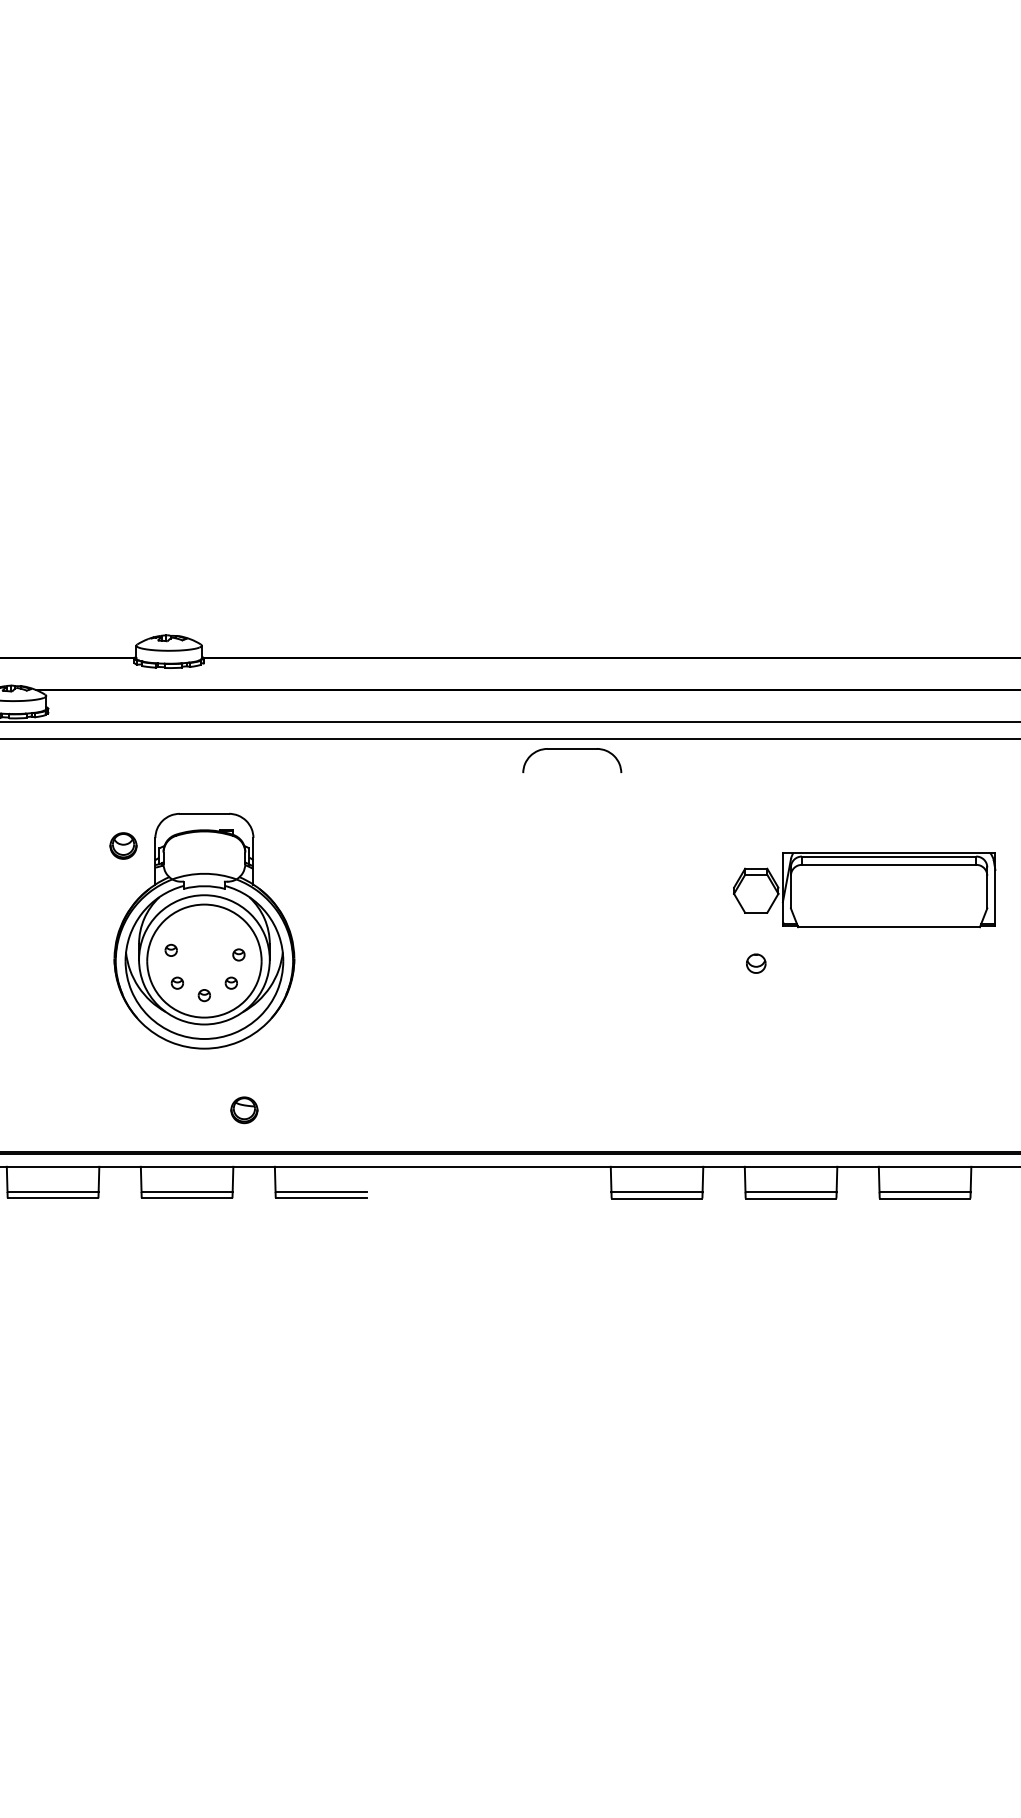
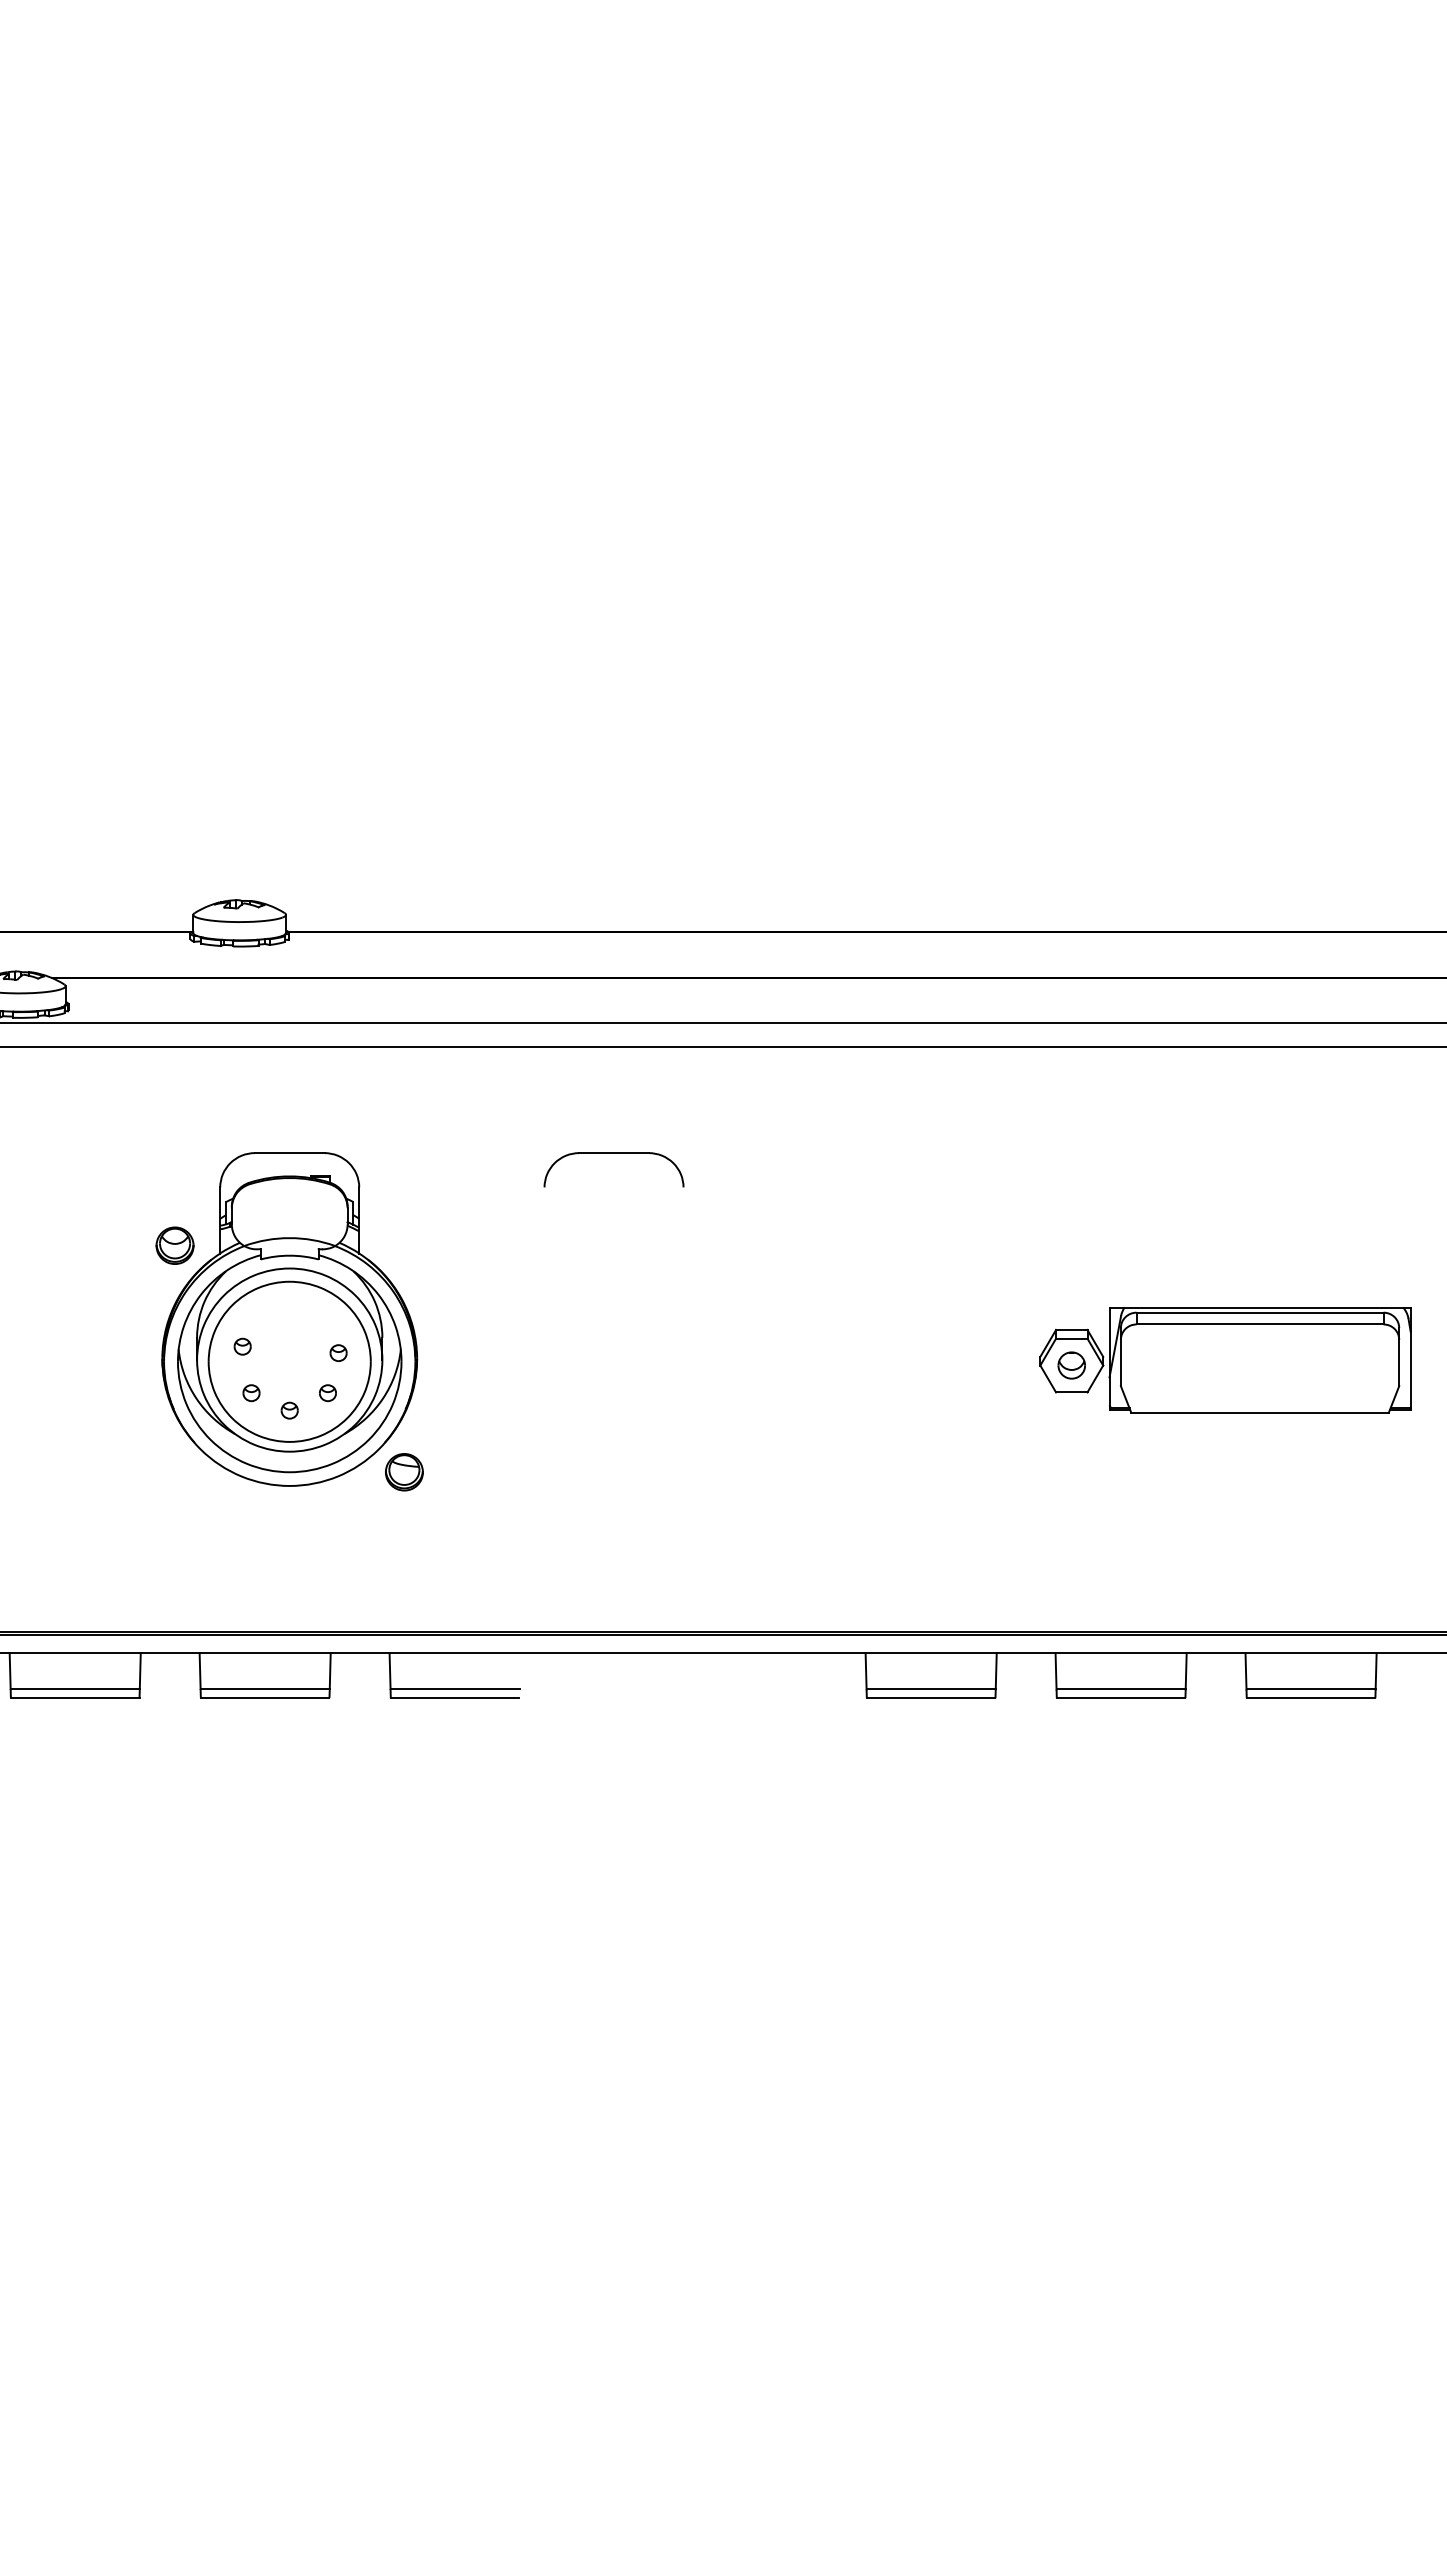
part: (571, 749) -> (613, 1153), moved
part: (123, 845) -> (174, 1245), moved
part: (864, 890) -> (1225, 1360), moved
part: (244, 1110) -> (404, 1472), moved

